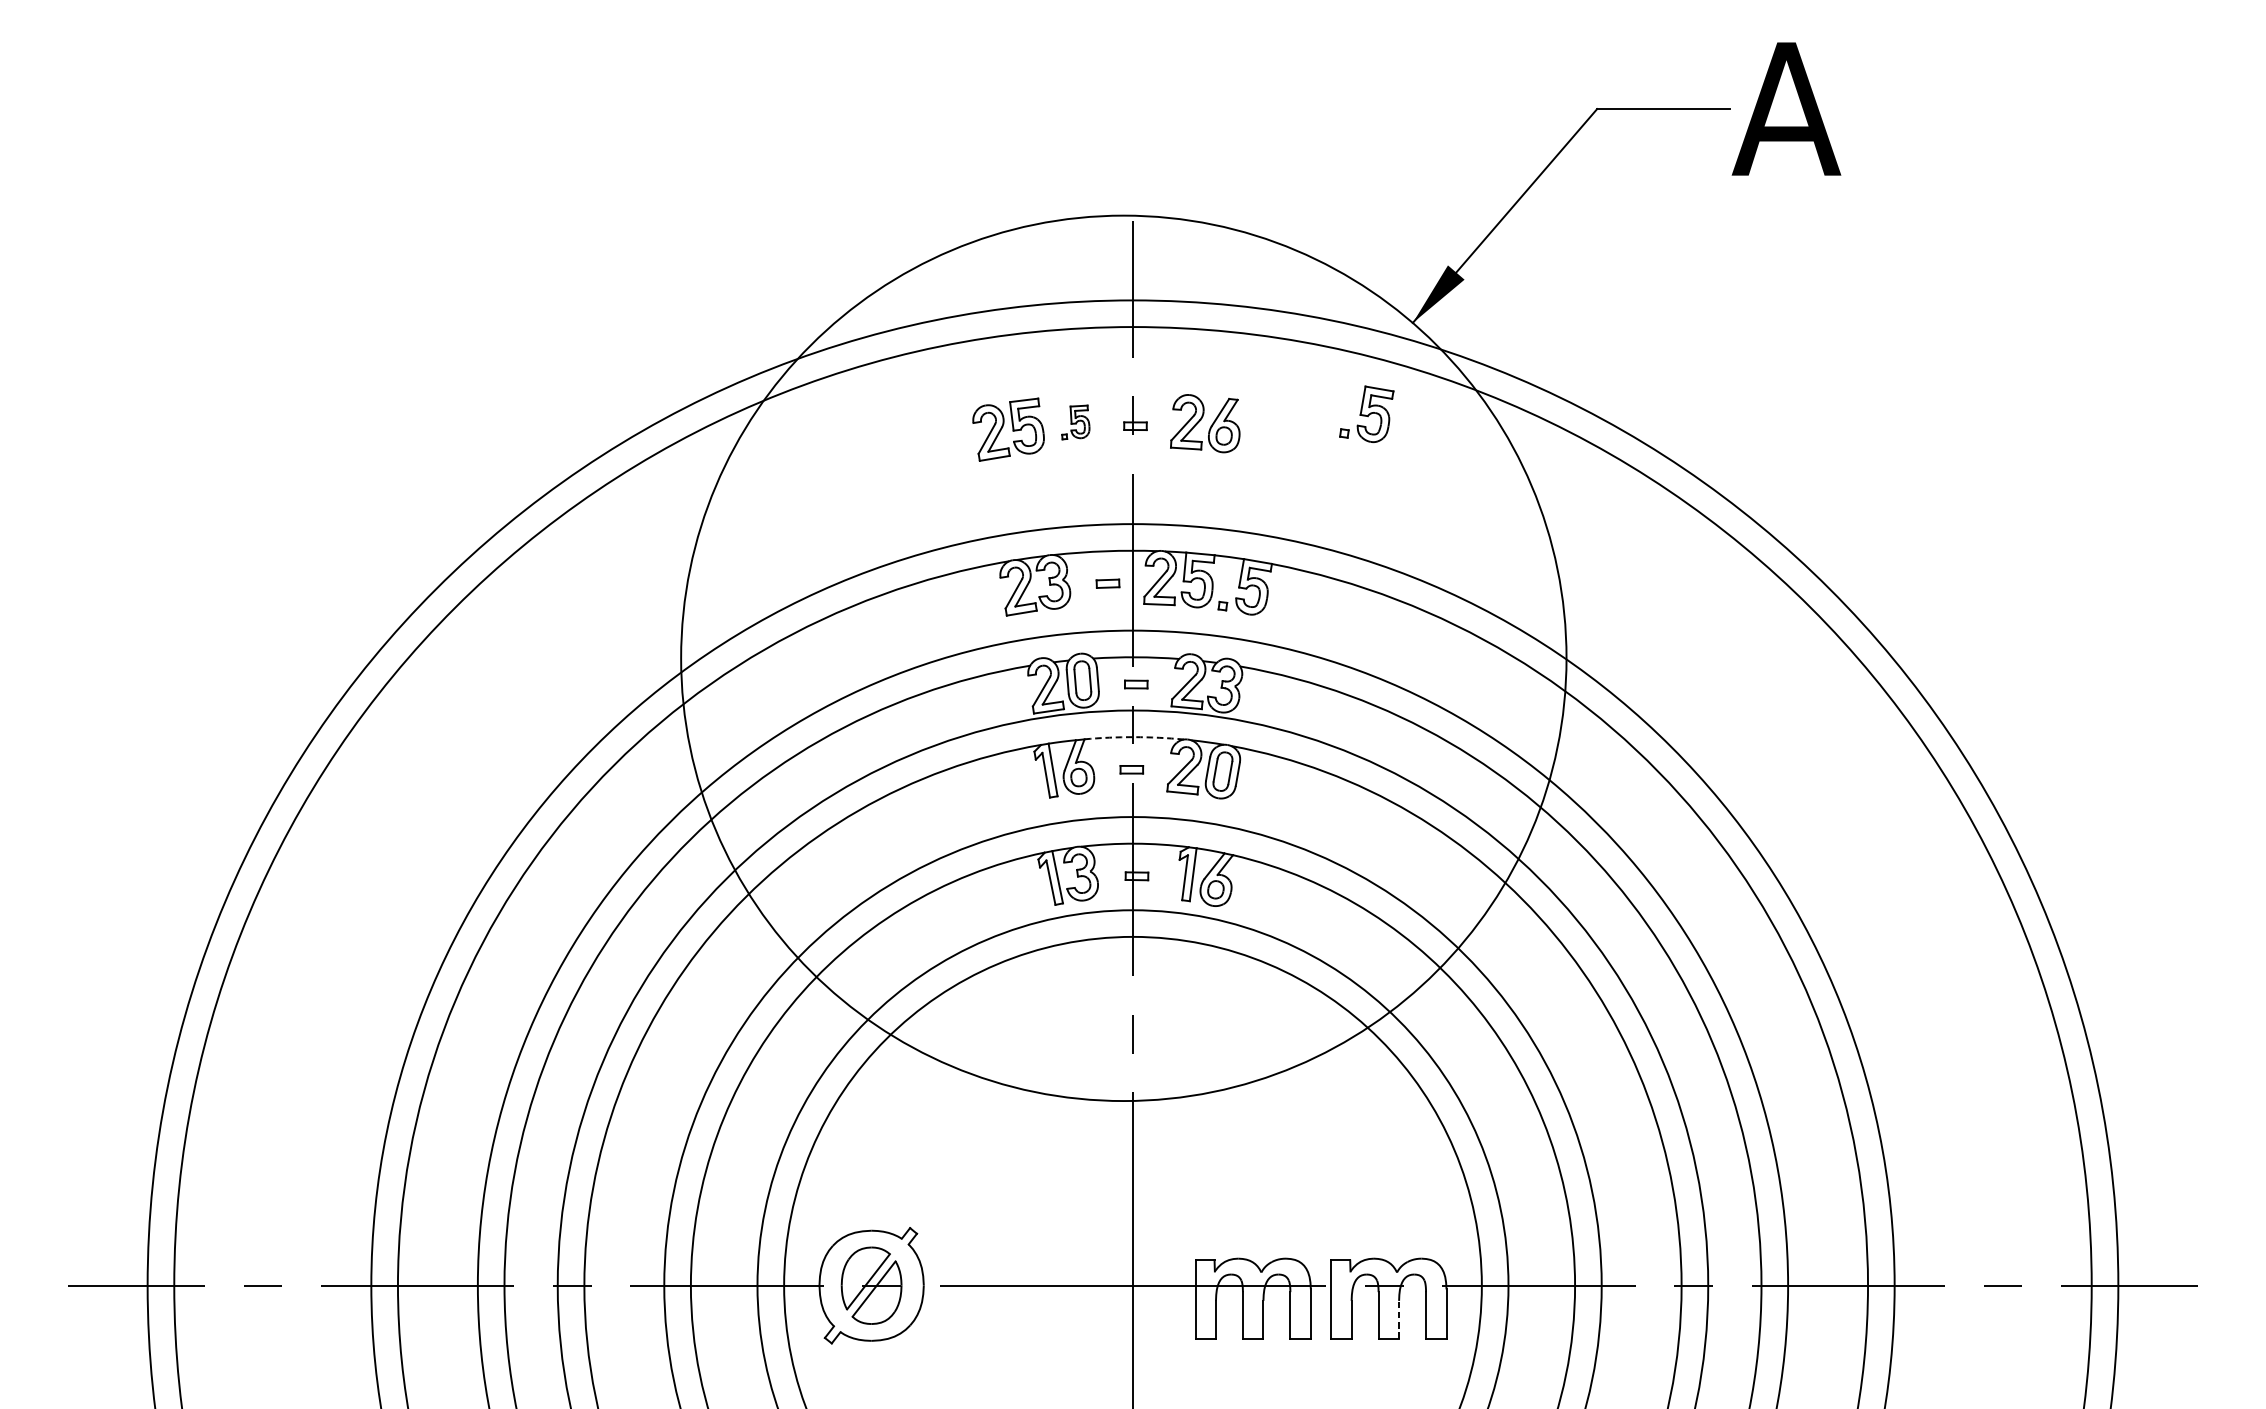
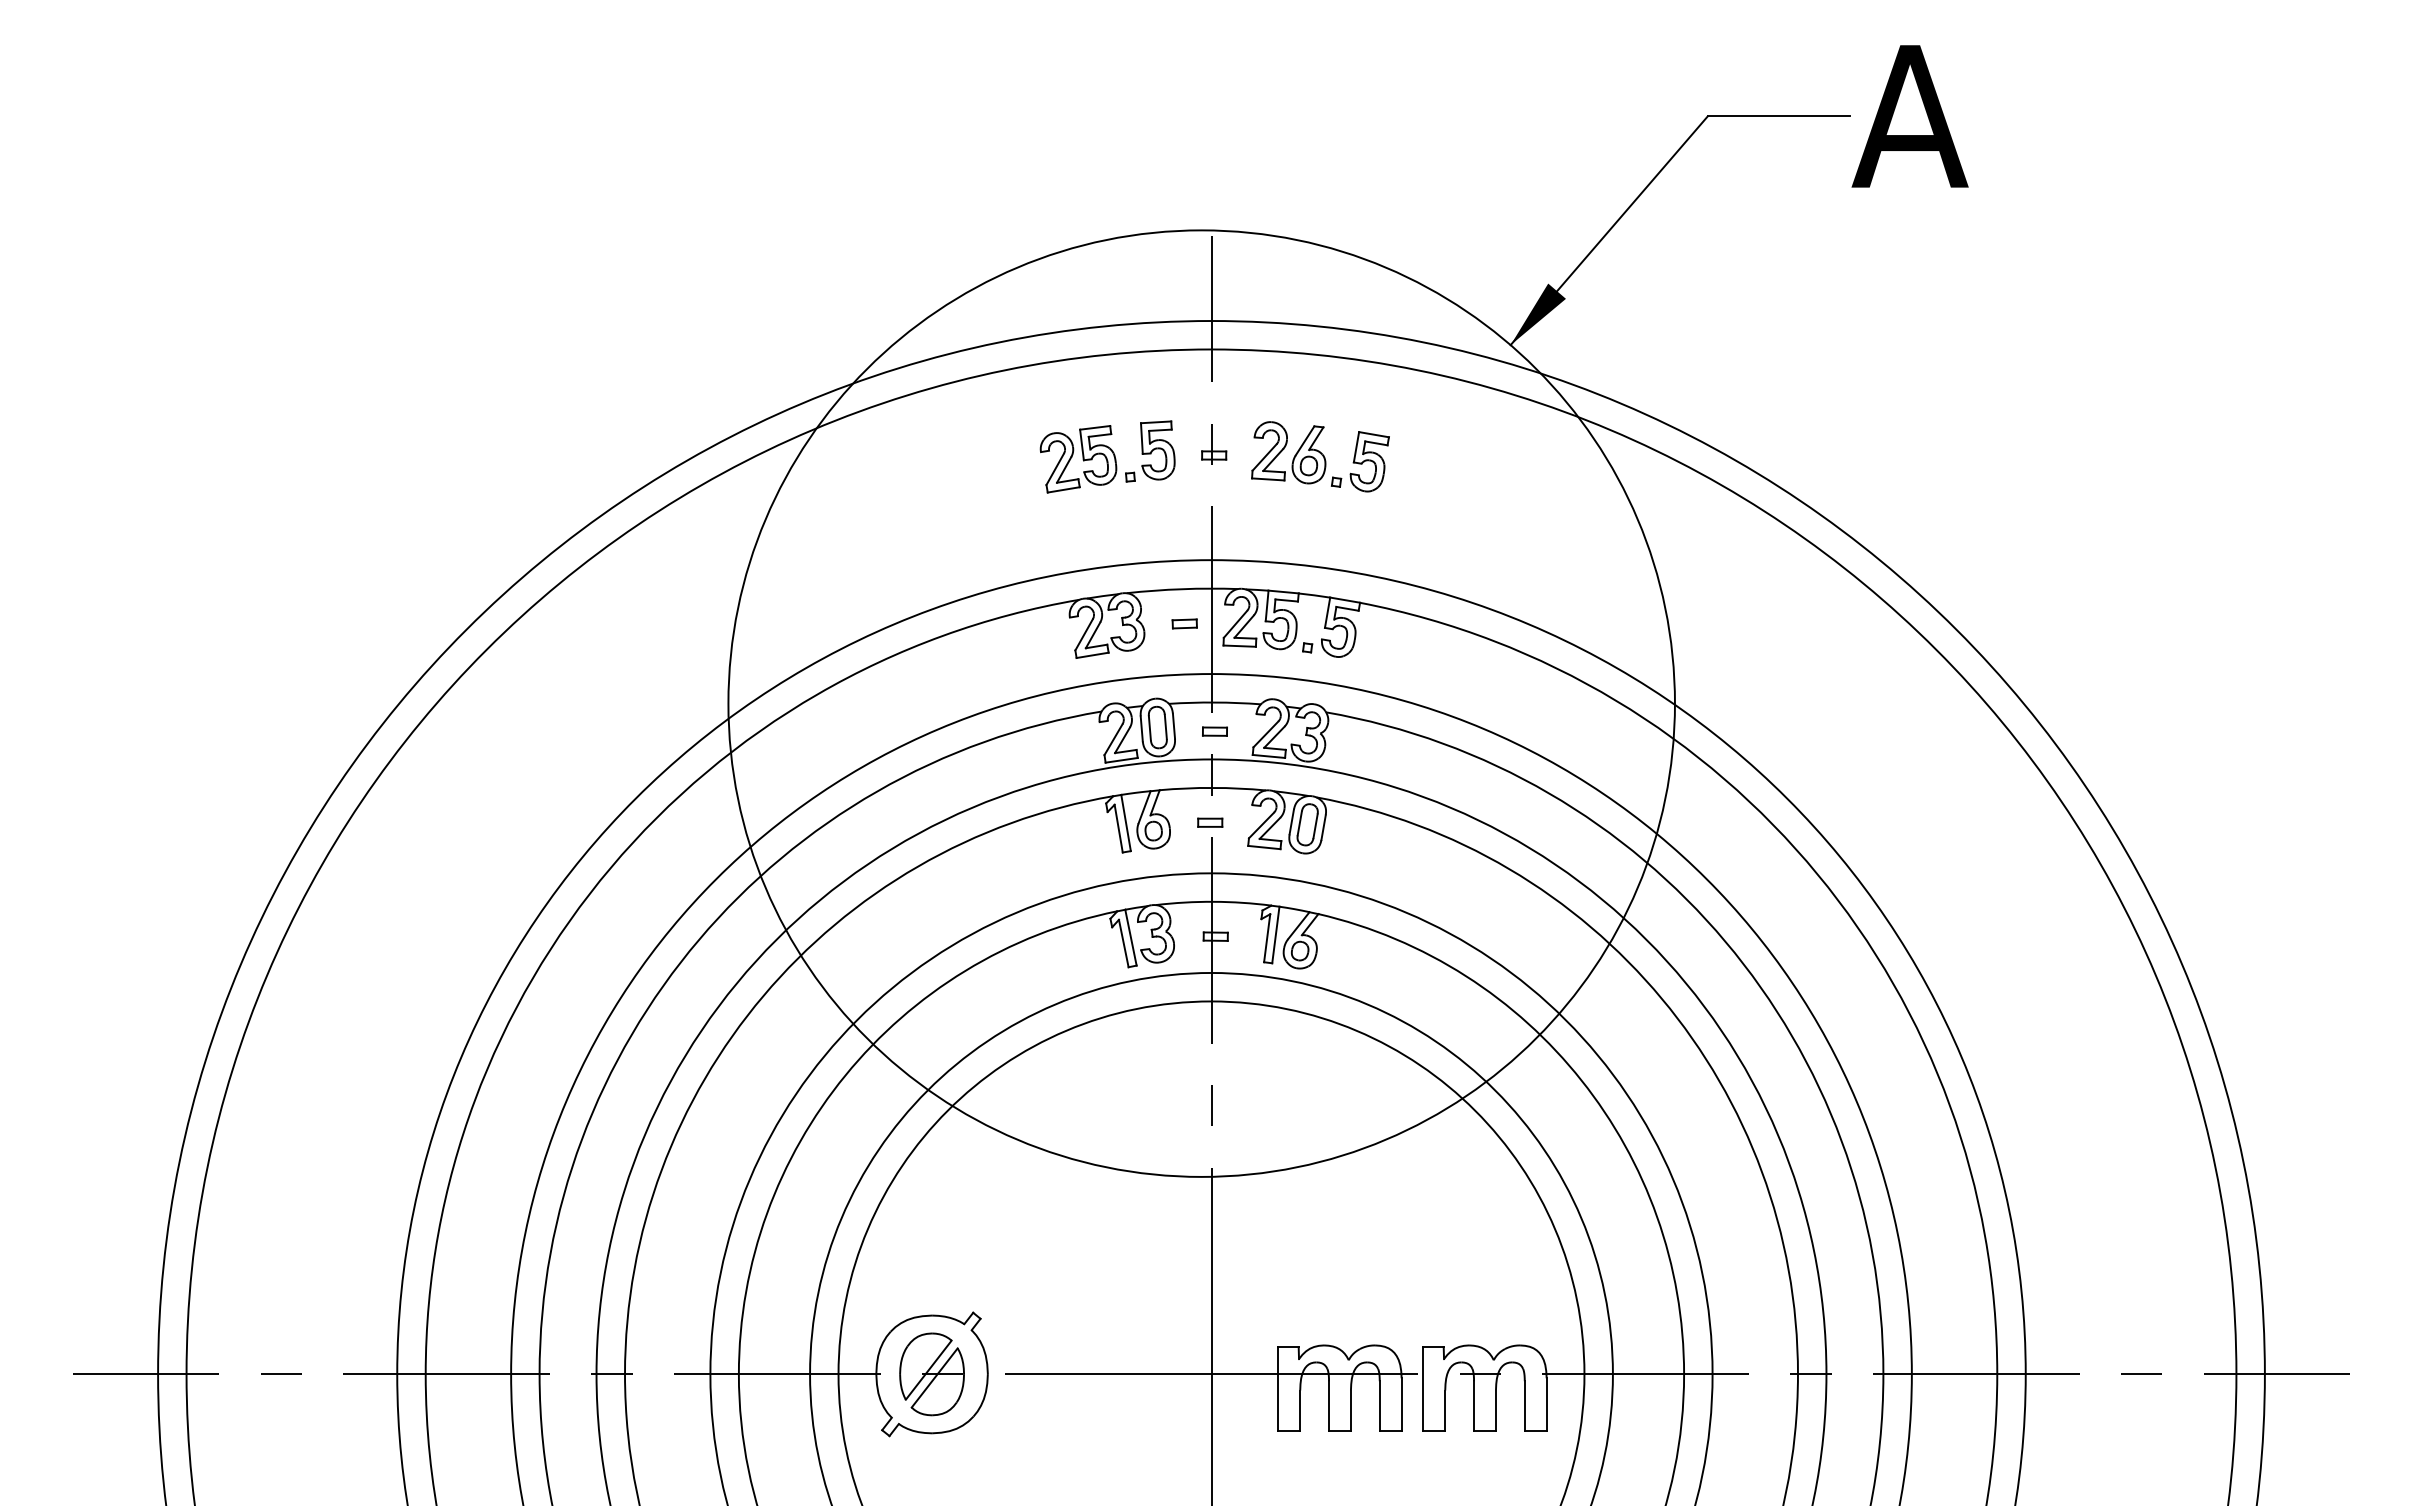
part: (1365, 414) -> (1359, 461), moved
part: (1075, 422) -> (1150, 451), size x1.67
arc: (1133, 736) -> (1212, 787), dashed -> solid
line: (1398, 1319) -> (1495, 1410), dashed -> solid

